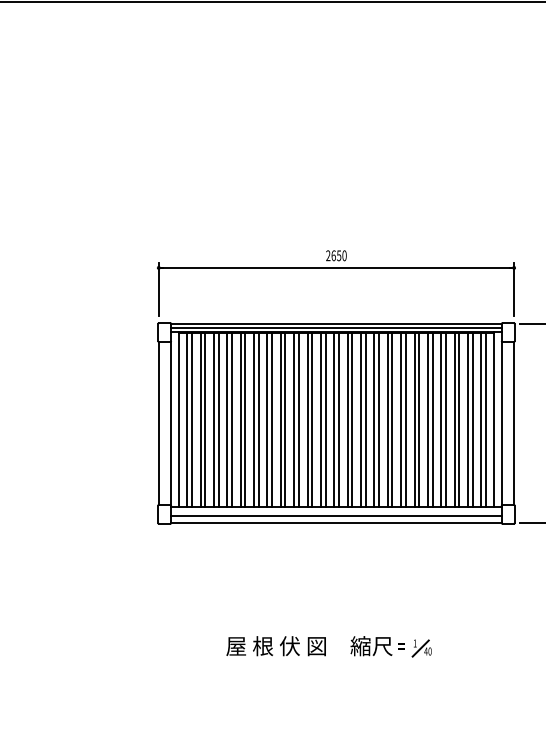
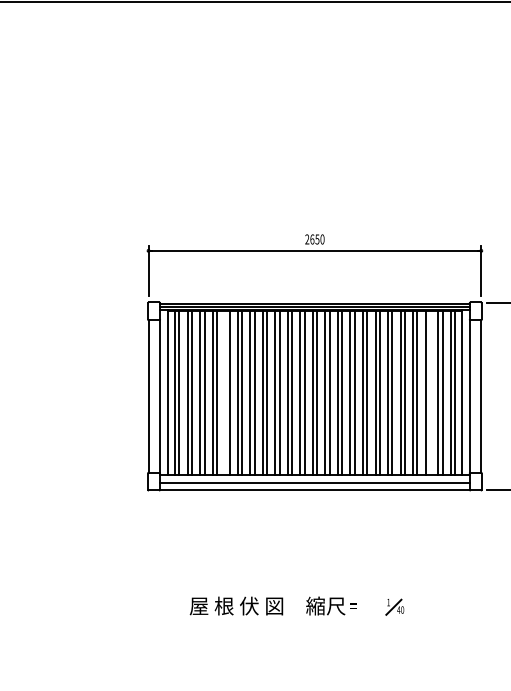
line: (240, 420) -> (225, 393), removed
line: (458, 420) -> (429, 393), removed
text: (314, 645) -> (272, 605), moved

